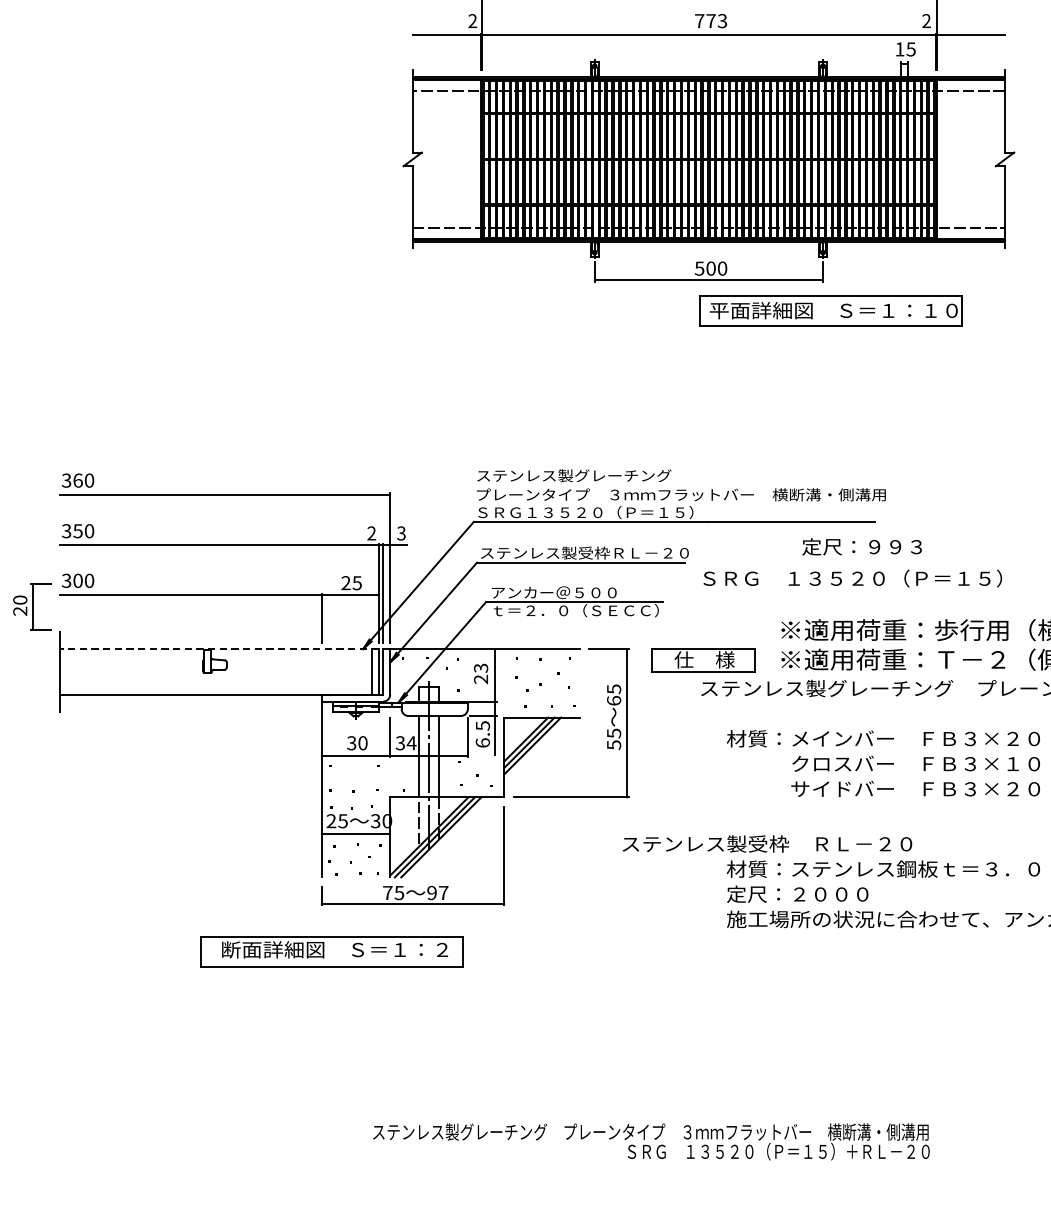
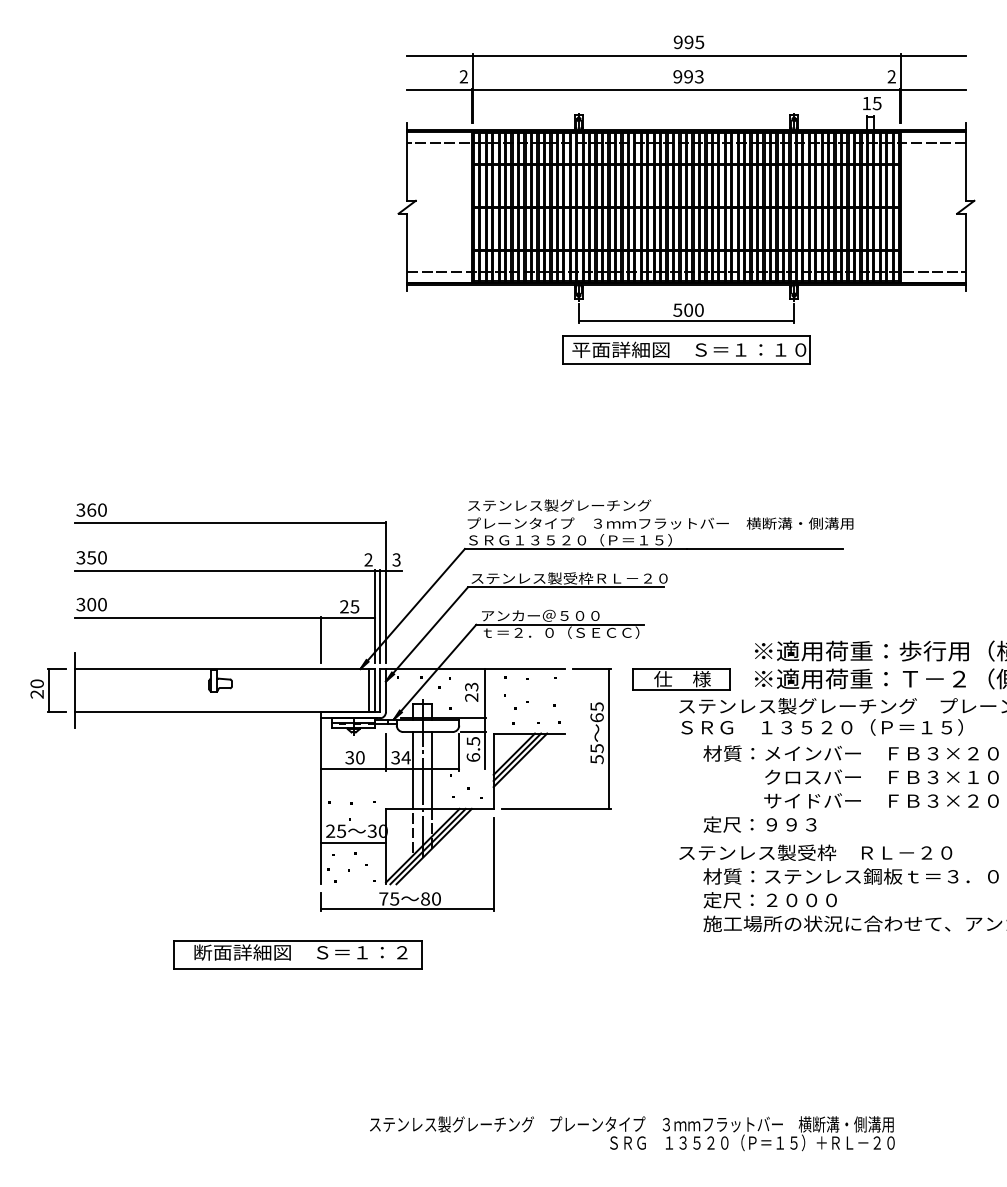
text: (705, 20) -> (683, 76), 773 -> 993
part: (830, 310) -> (686, 349), moved
text: (861, 546) -> (759, 824), moved
text: (852, 578) -> (821, 727), moved
part: (32, 607) -> (48, 690), moved
line: (218, 648) -> (224, 668), dashed -> solid
text: (767, 843) -> (815, 852), moved
text: (437, 892) -> (430, 898), 97 -> 80
part: (331, 951) -> (297, 954), moved

